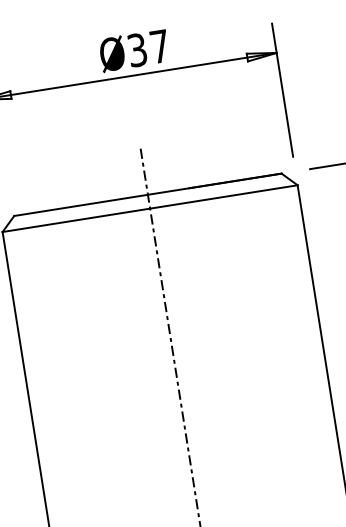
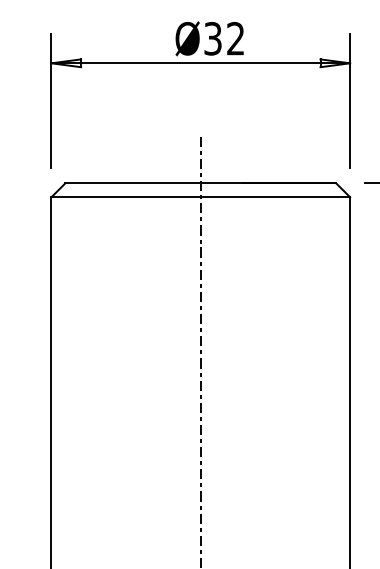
text: (159, 46) -> (235, 38), Ø37 -> Ø32

